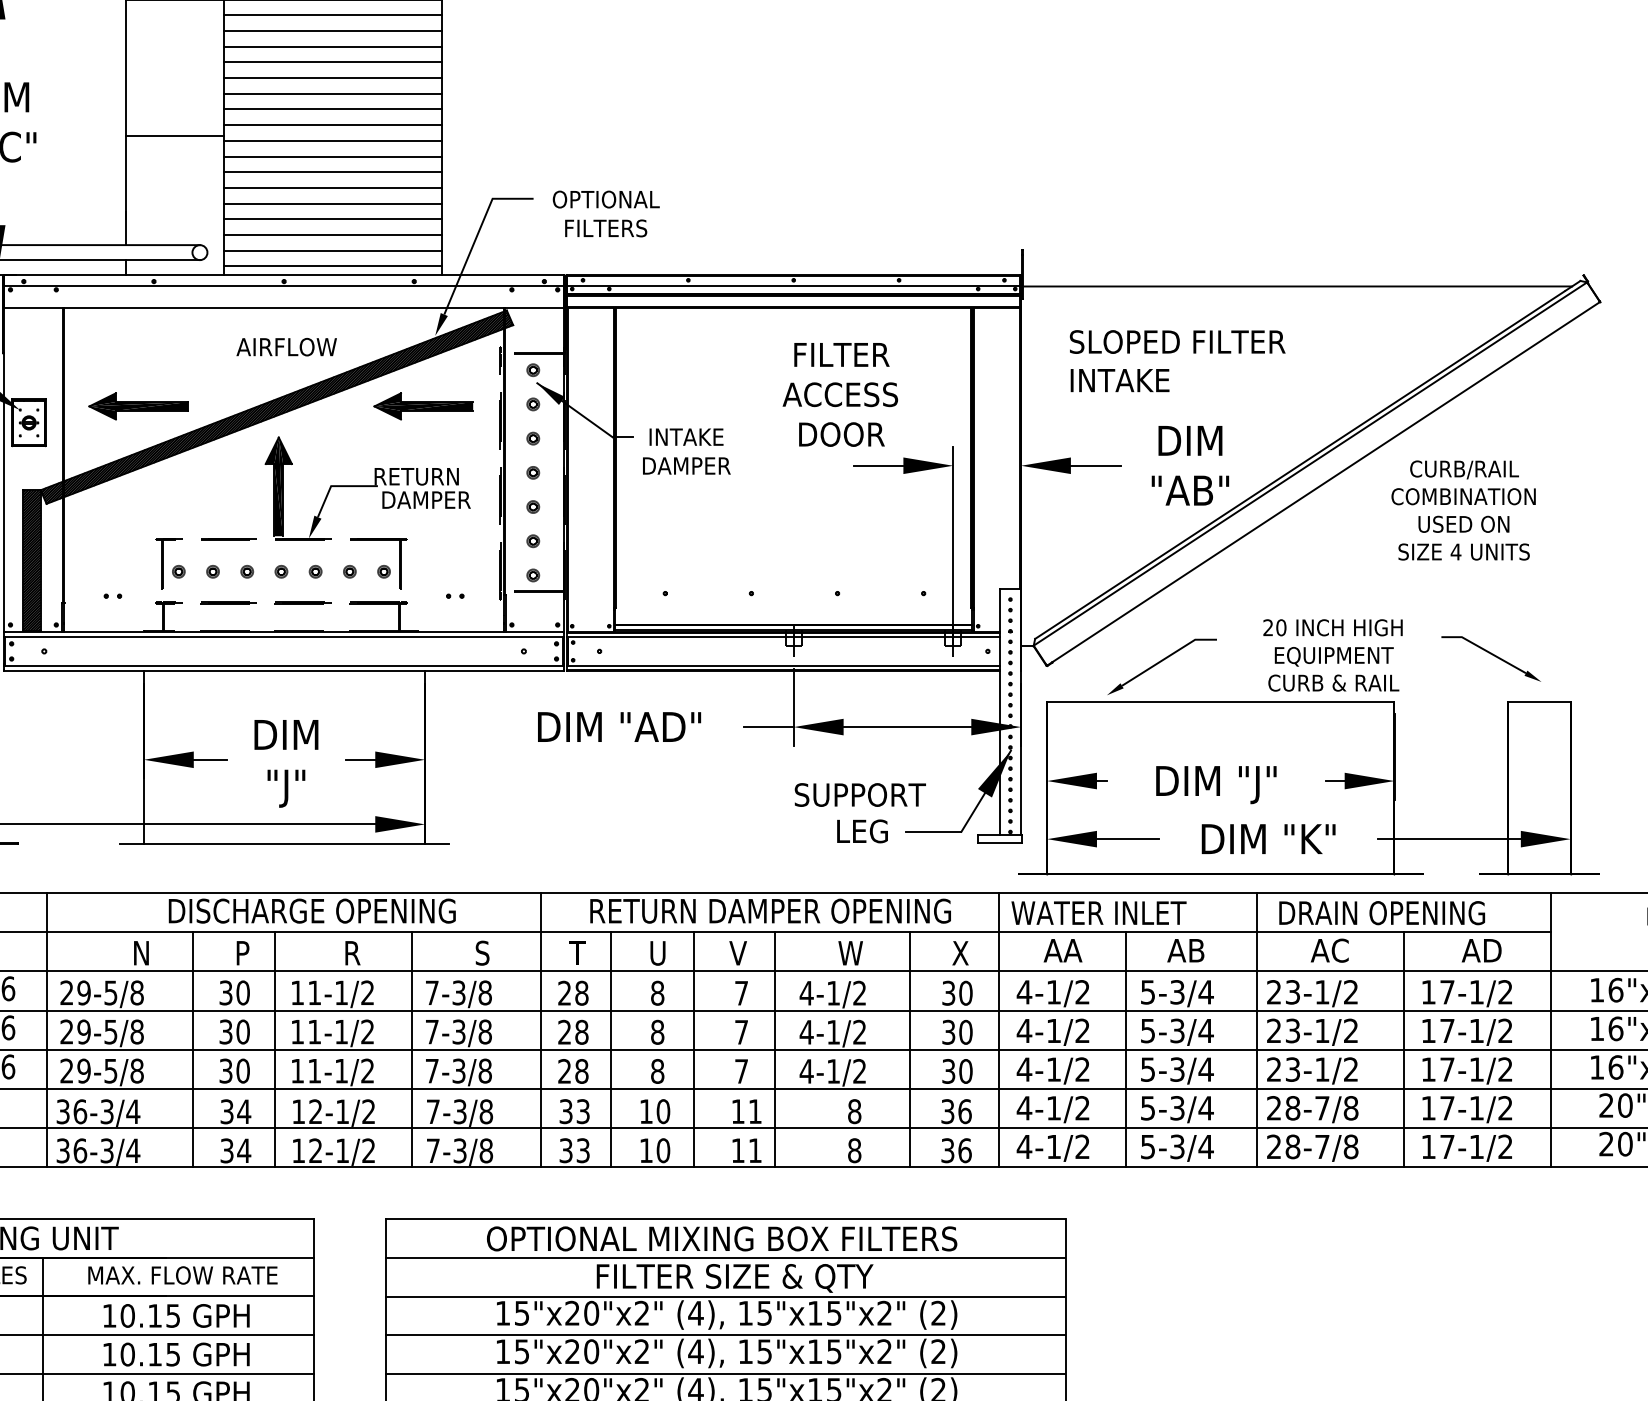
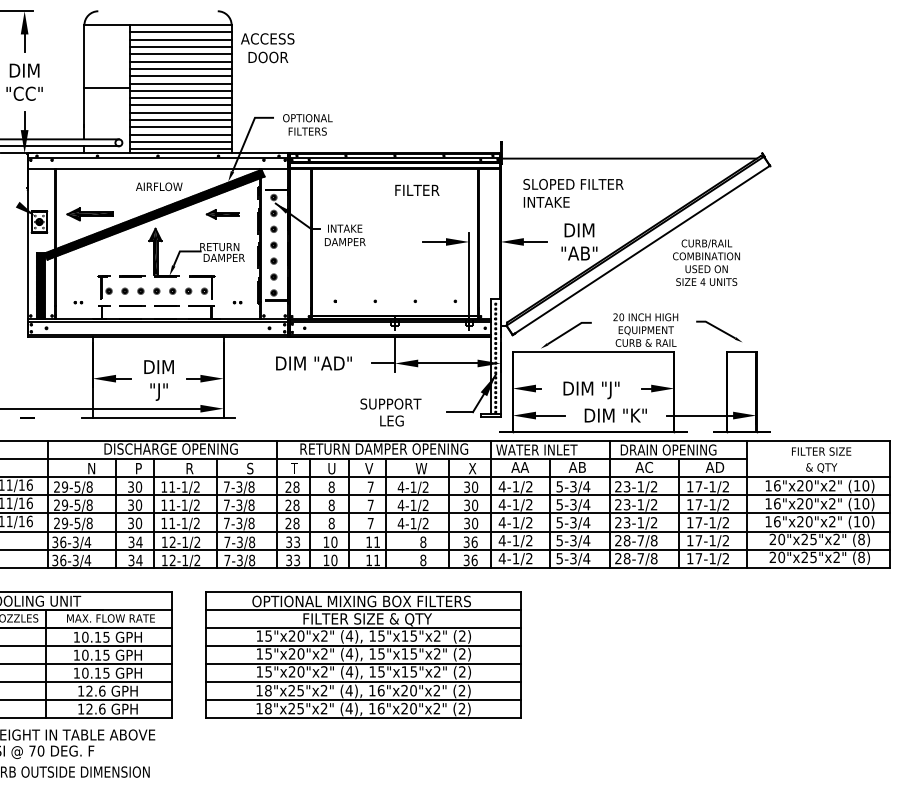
part: (422, 406) -> (222, 214), size x0.7
text: (839, 415) -> (267, 48), moved
text: (859, 813) -> (390, 412), moved

